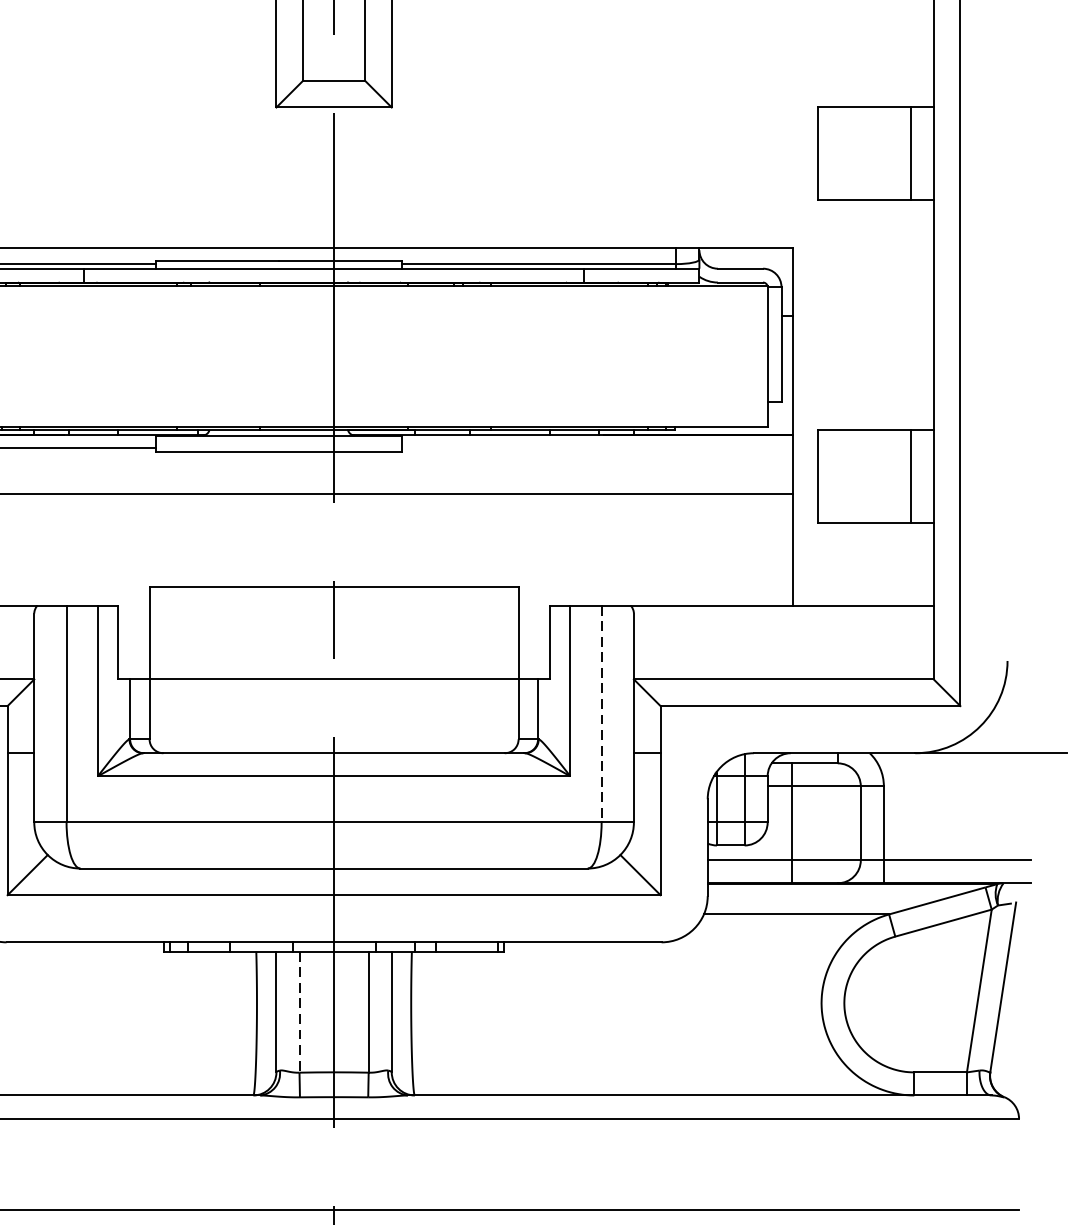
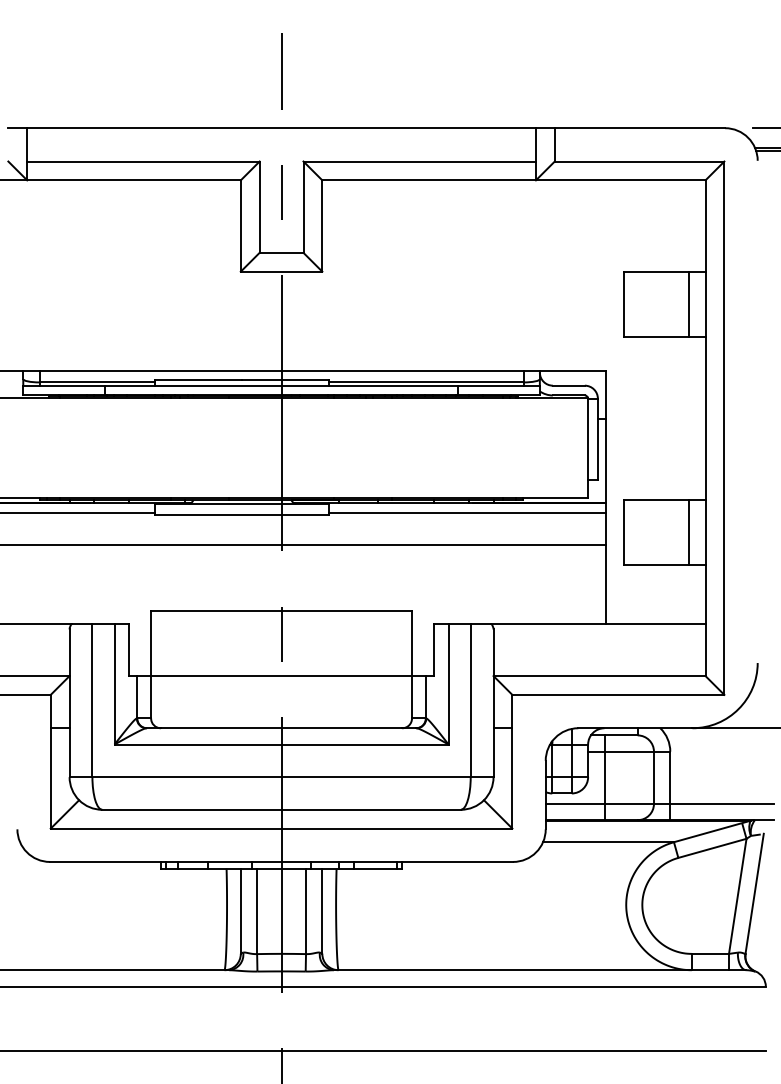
line: (597, 448) -> (467, 512), added
line: (601, 713) -> (470, 700), dashed -> solid
line: (300, 1012) -> (257, 911), dashed -> solid

